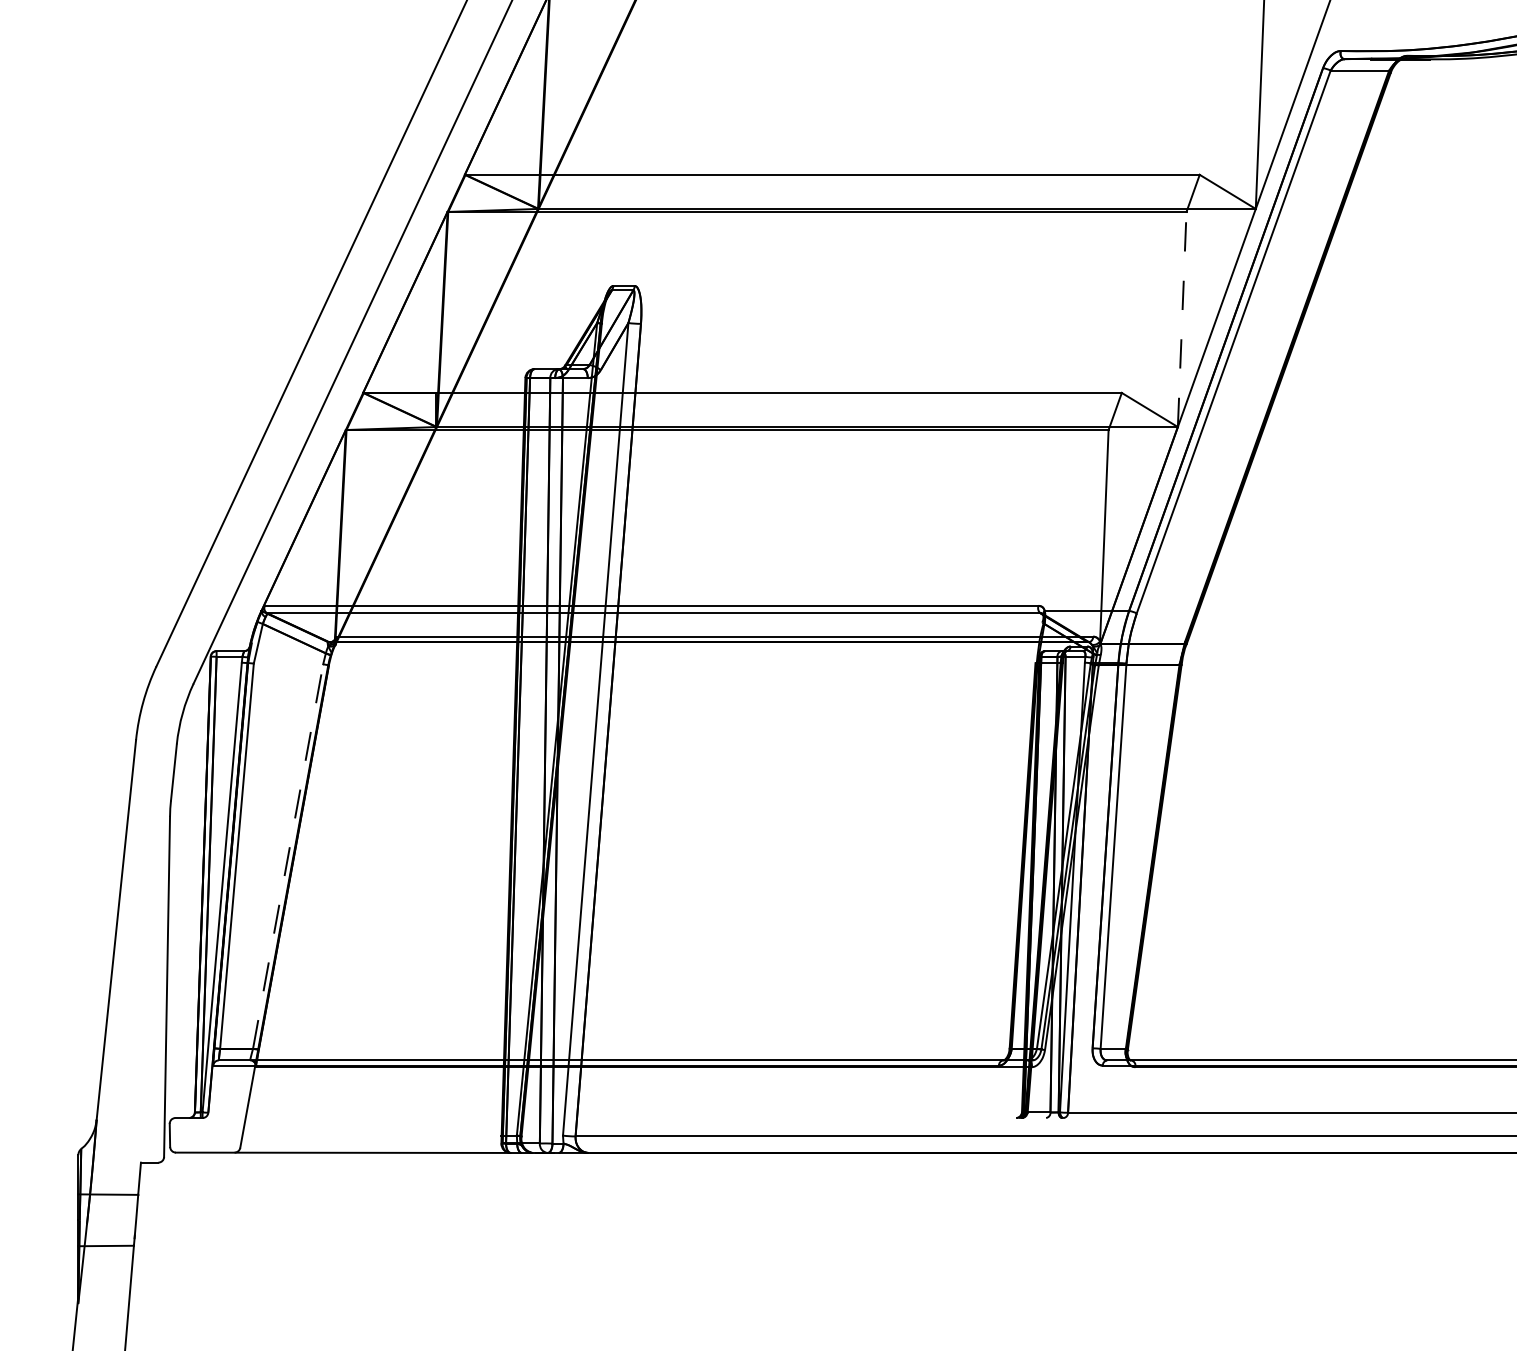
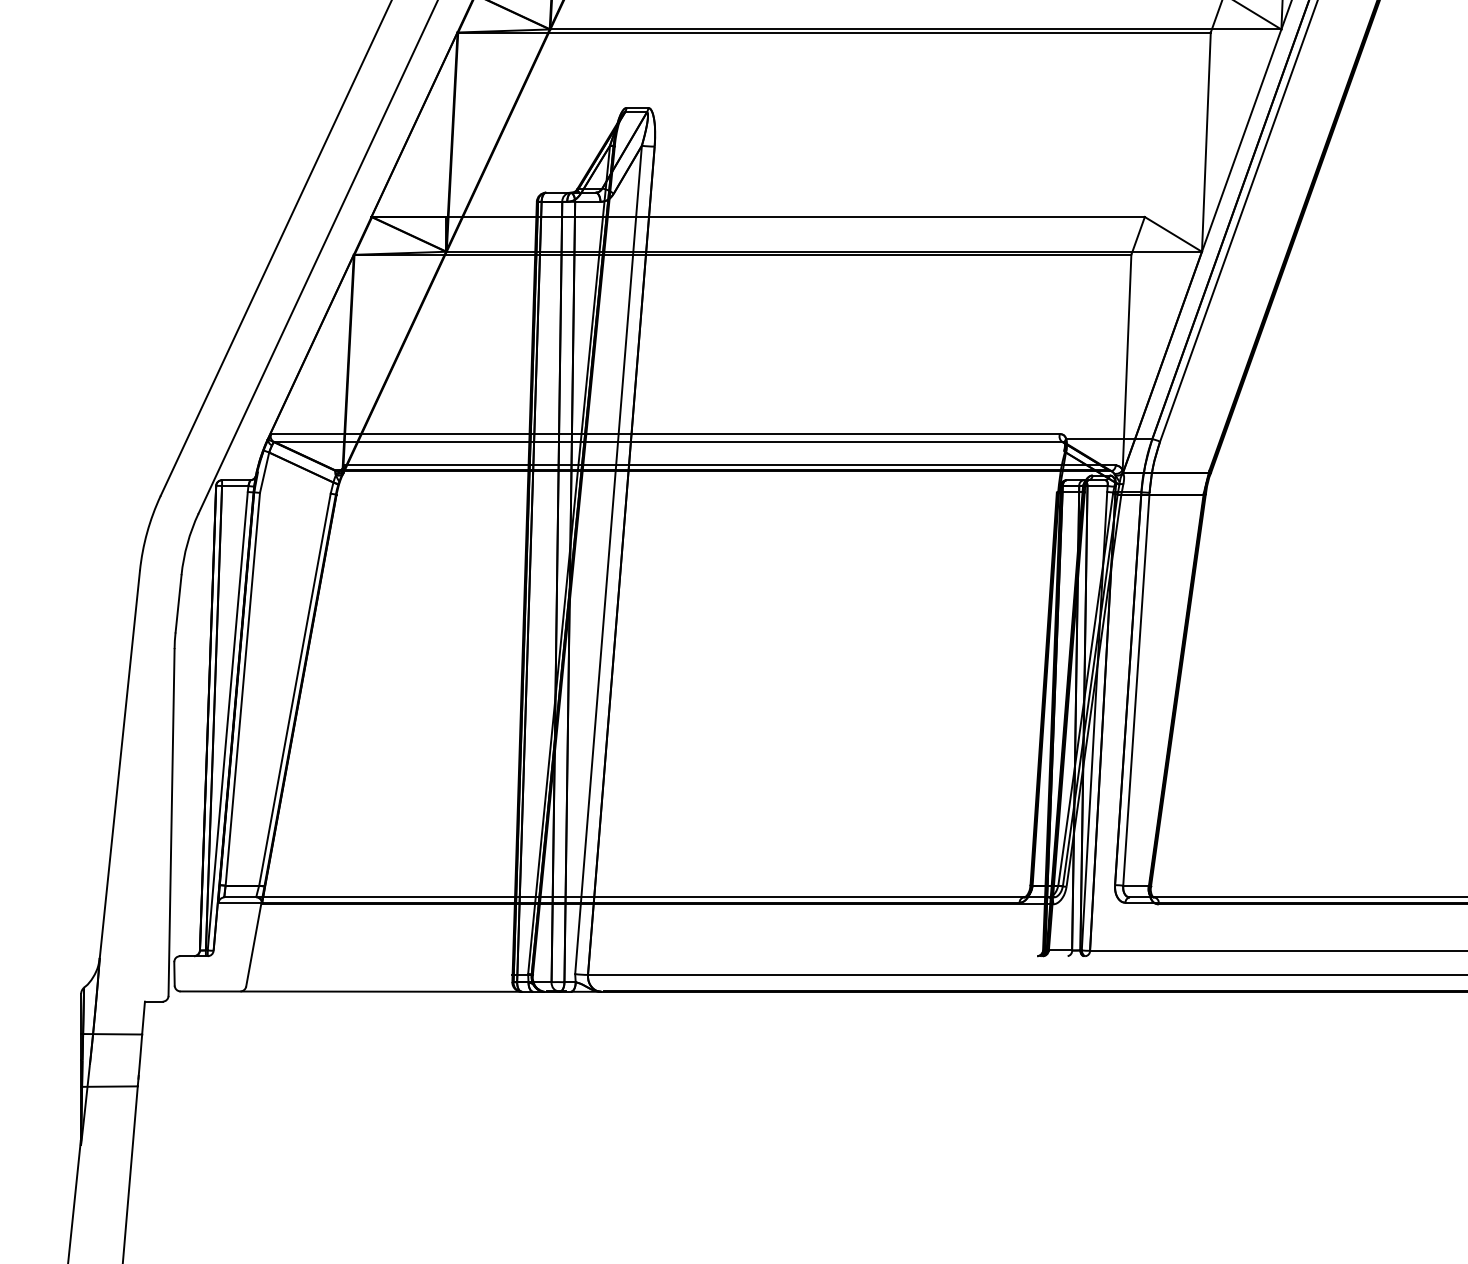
line: (1182, 319) -> (1206, 142), dashed -> solid
line: (288, 856) -> (295, 689), dashed -> solid

